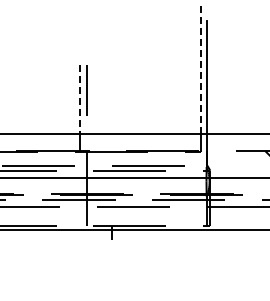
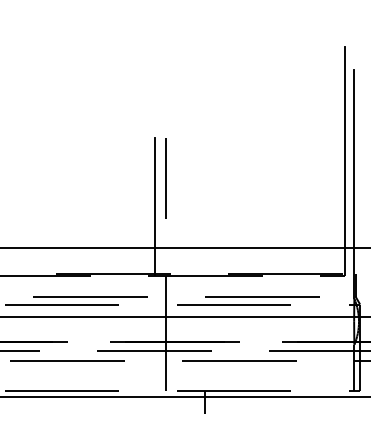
line: (200, 70) -> (344, 147), dashed -> solid
line: (79, 99) -> (155, 192), dashed -> solid

